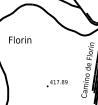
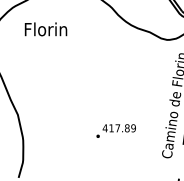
text: (20, 39) -> (46, 28), moved

